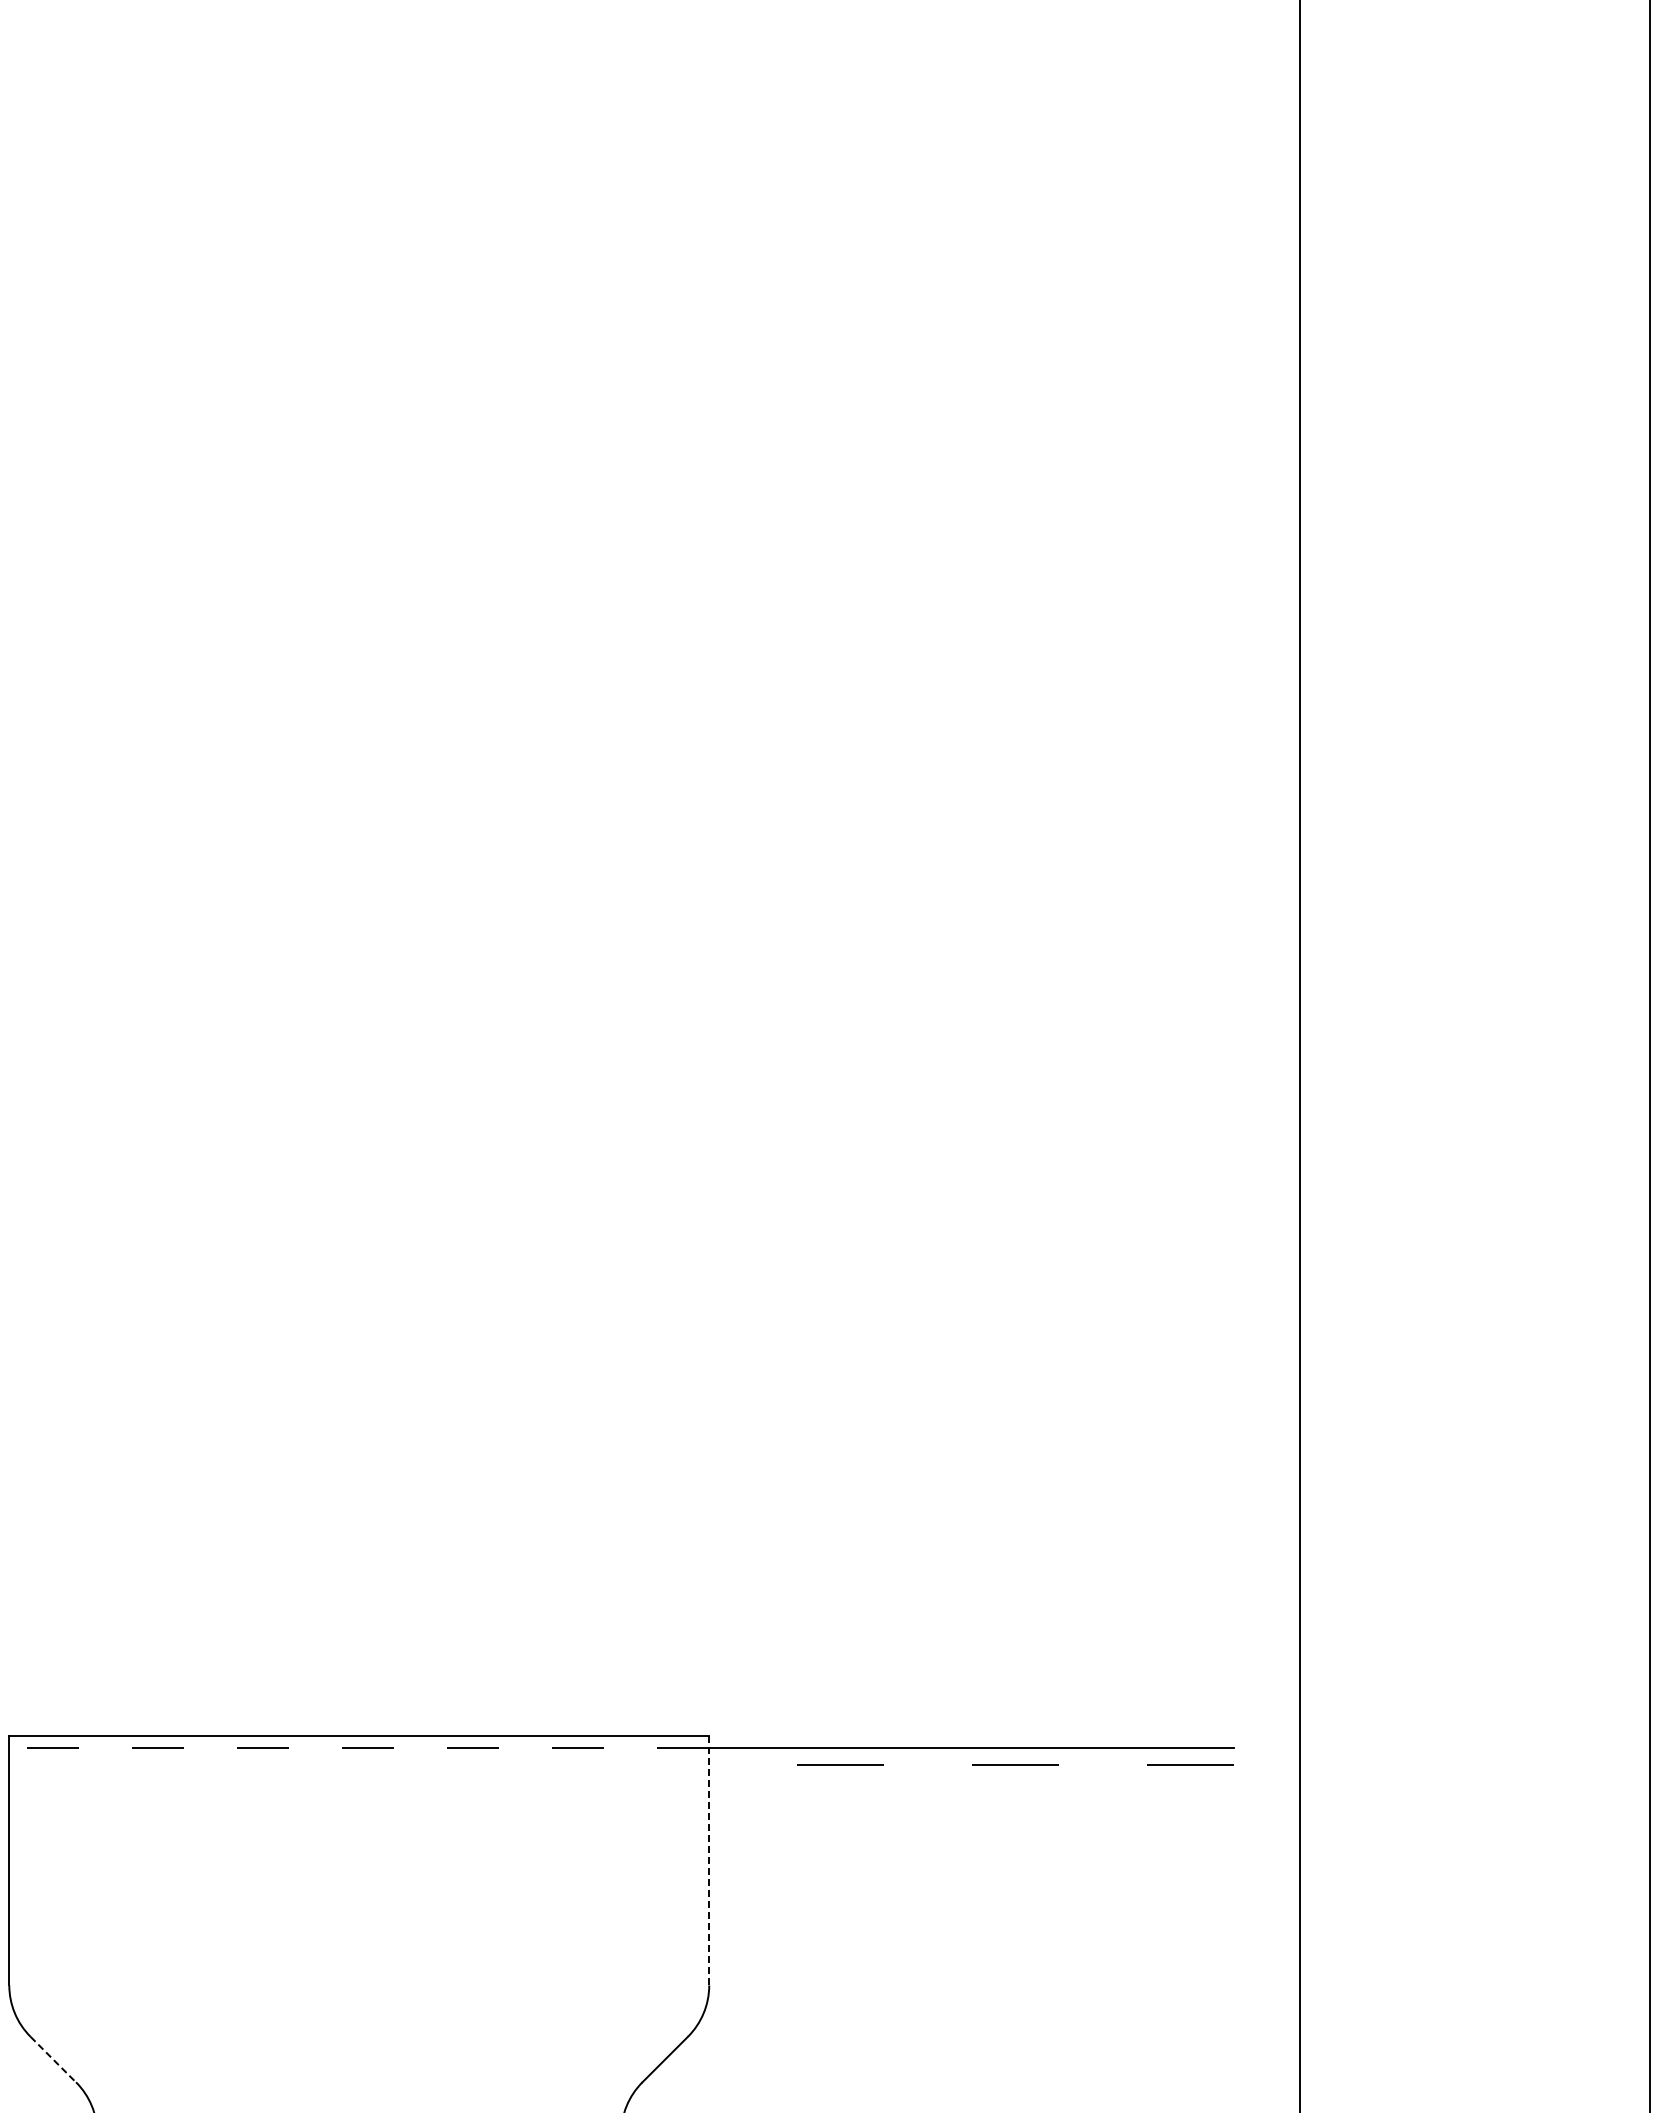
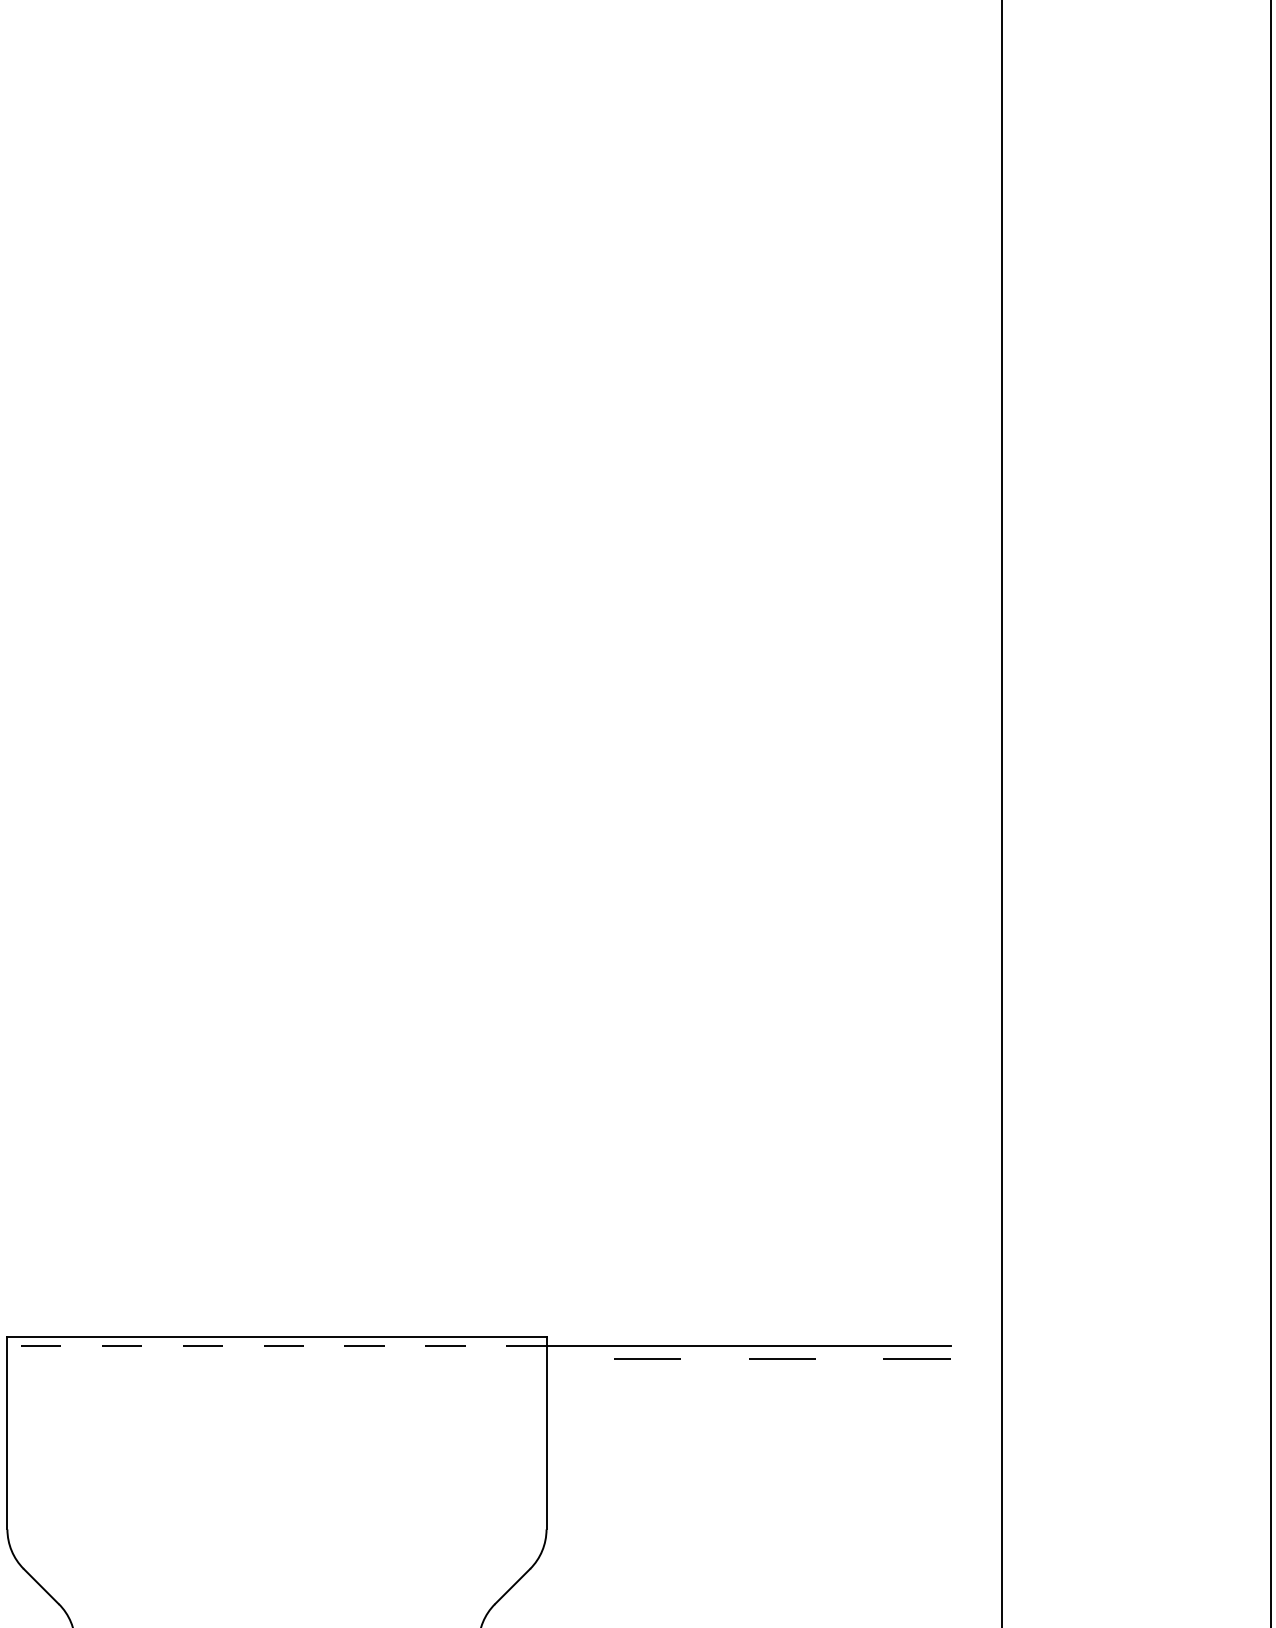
line: (709, 1860) -> (546, 1433), dashed -> solid
line: (53, 2059) -> (41, 1586), dashed -> solid

